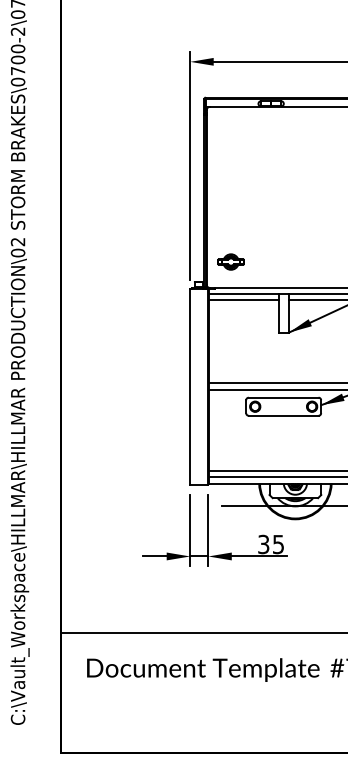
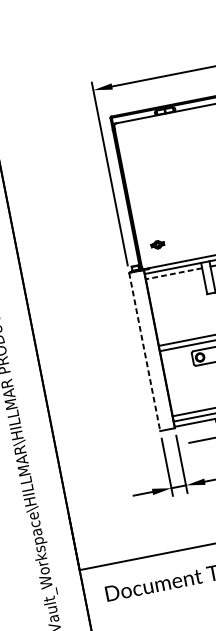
part: (230, 261) -> (157, 244), size x0.6
line: (243, 300) -> (173, 273), solid -> dashed
line: (190, 387) -> (145, 352), solid -> dashed

